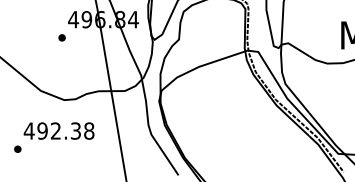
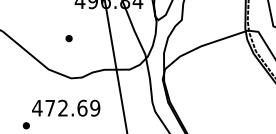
part: (61, 37) -> (68, 38), moved
text: (65, 130) -> (72, 107), 492.38 -> 472.69

